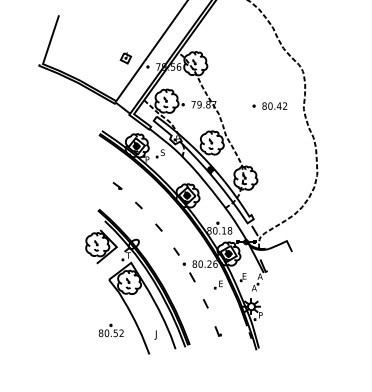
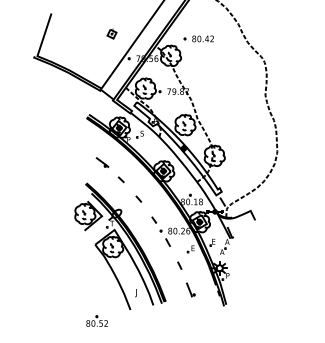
part: (125, 57) -> (111, 33), moved
part: (269, 105) -> (198, 38), moved
part: (117, 185) -> (102, 162), size x1.6
part: (110, 329) -> (96, 320), moved
part: (218, 330) -> (190, 289), size x1.6

